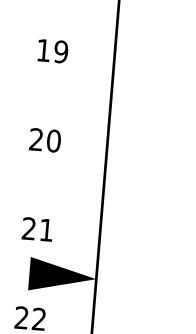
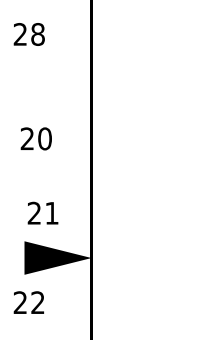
text: (51, 51) -> (28, 34), 19 -> 28
text: (44, 139) -> (35, 138), moved
text: (37, 228) -> (42, 212), moved

